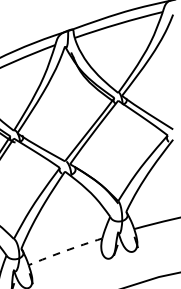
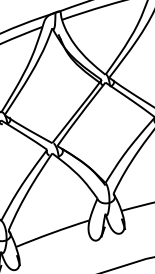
arc: (65, 251) -> (52, 233), dashed -> solid

